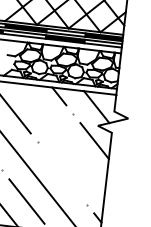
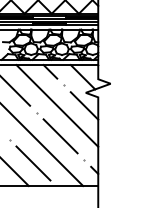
line: (63, 136) -> (57, 105), added
line: (62, 173) -> (60, 136), added

